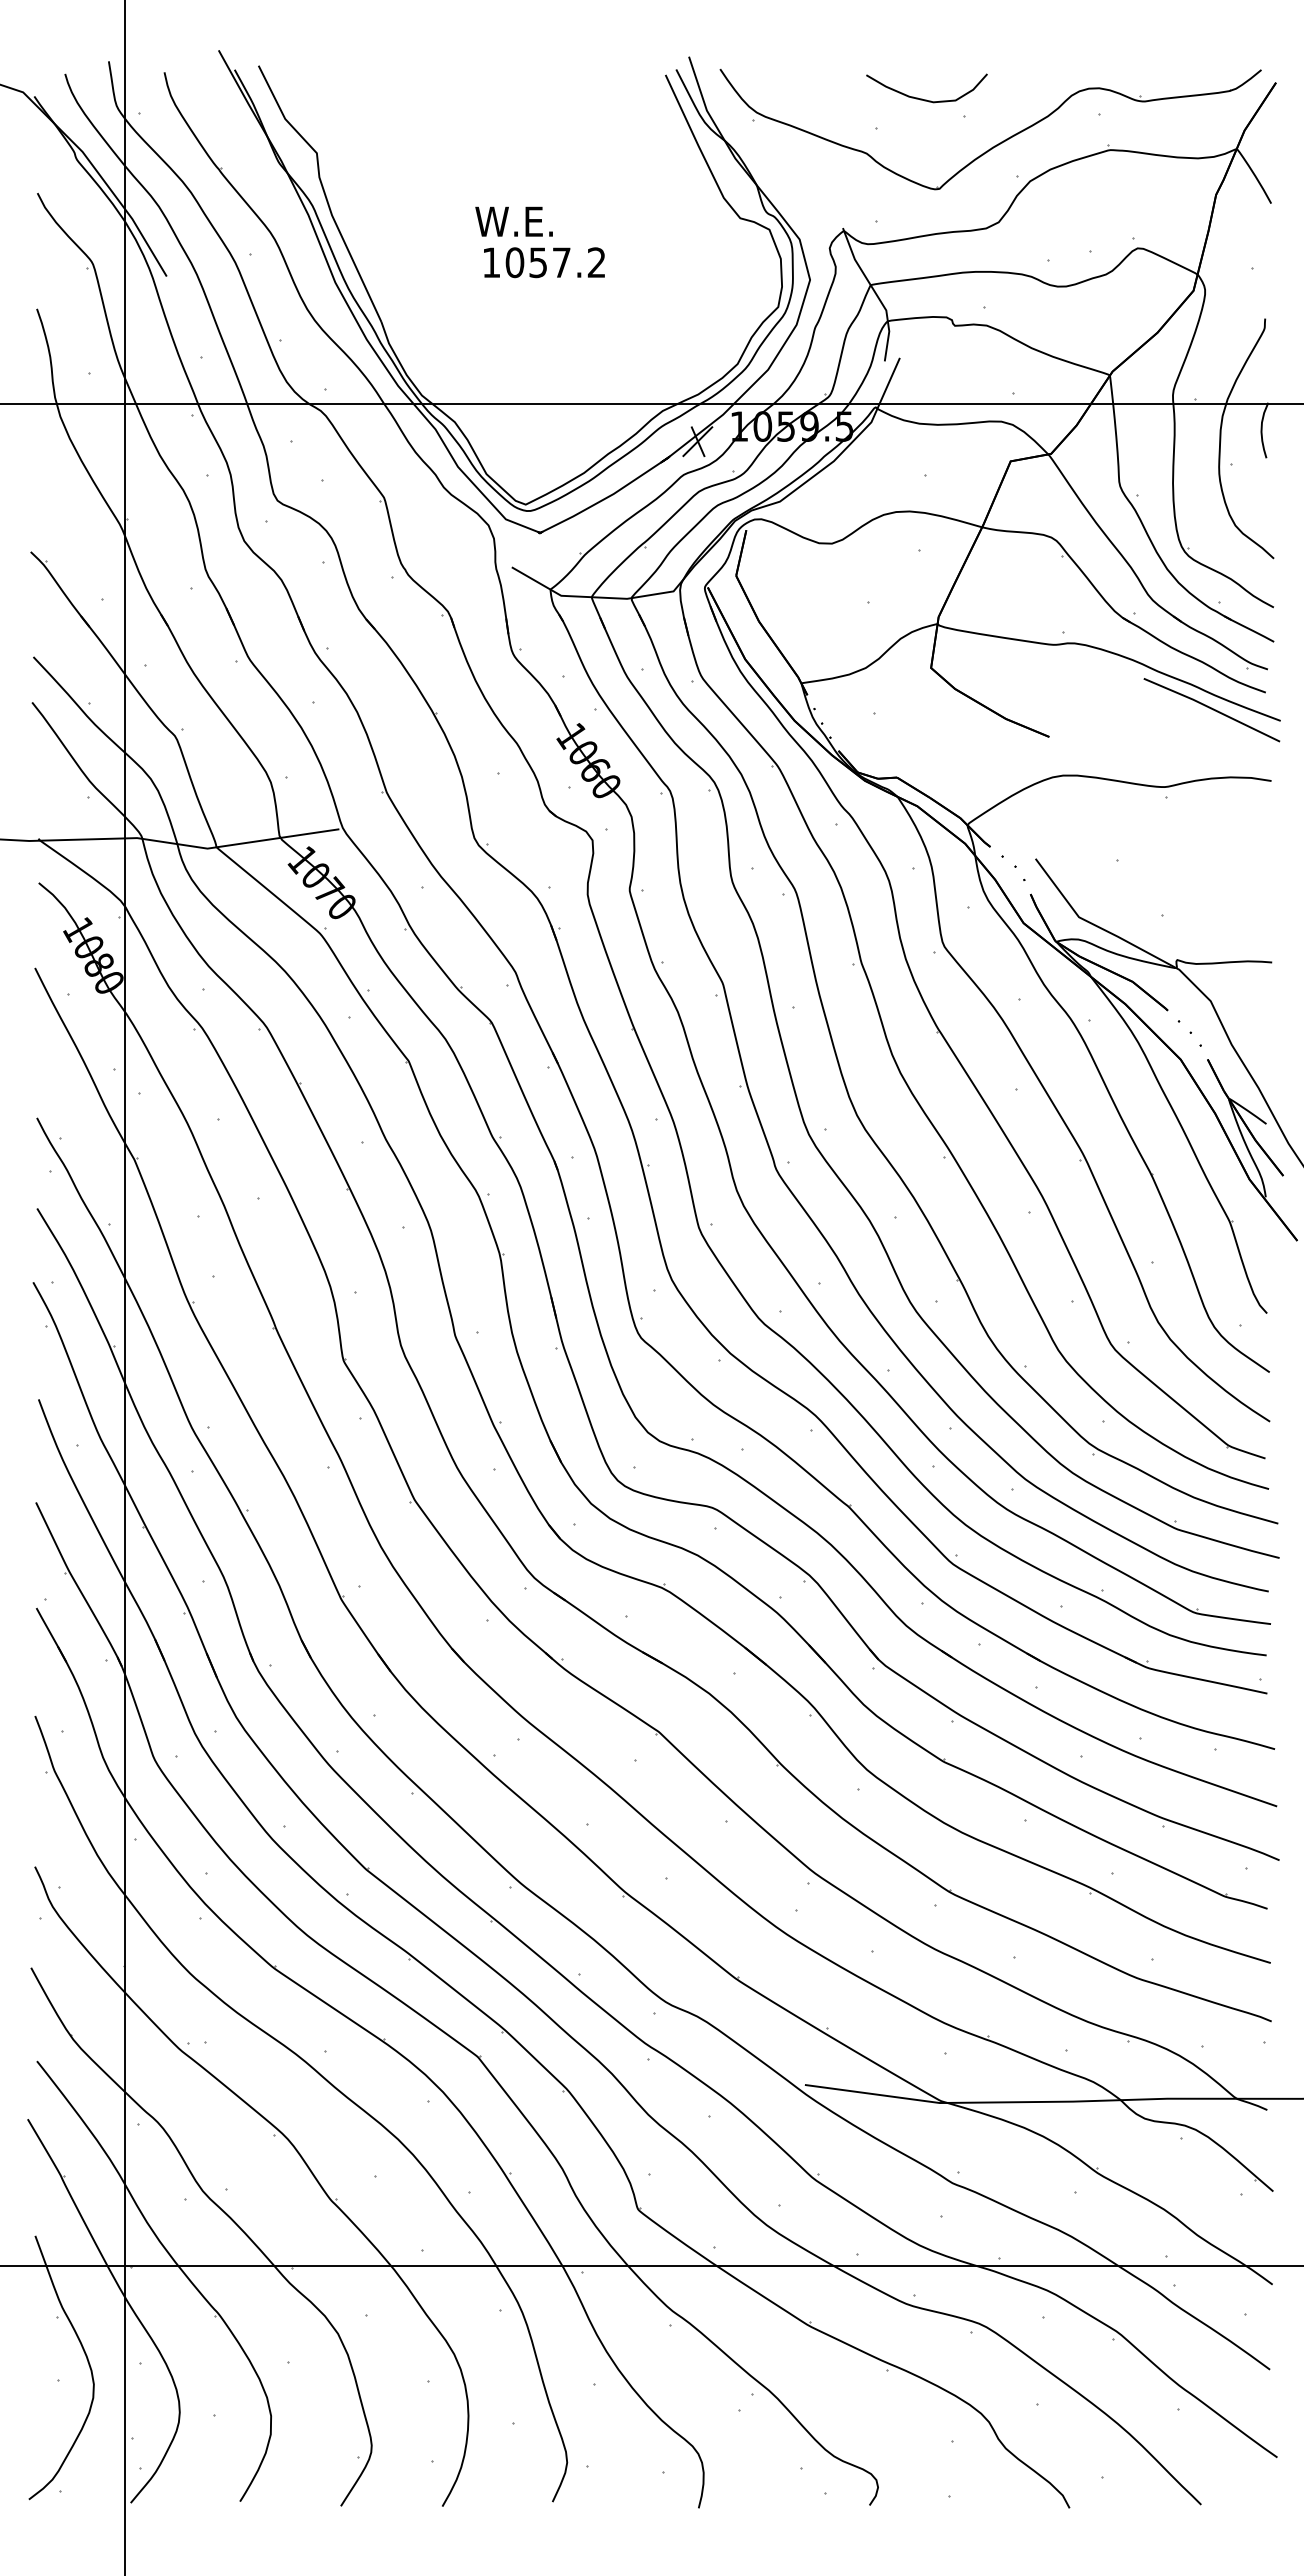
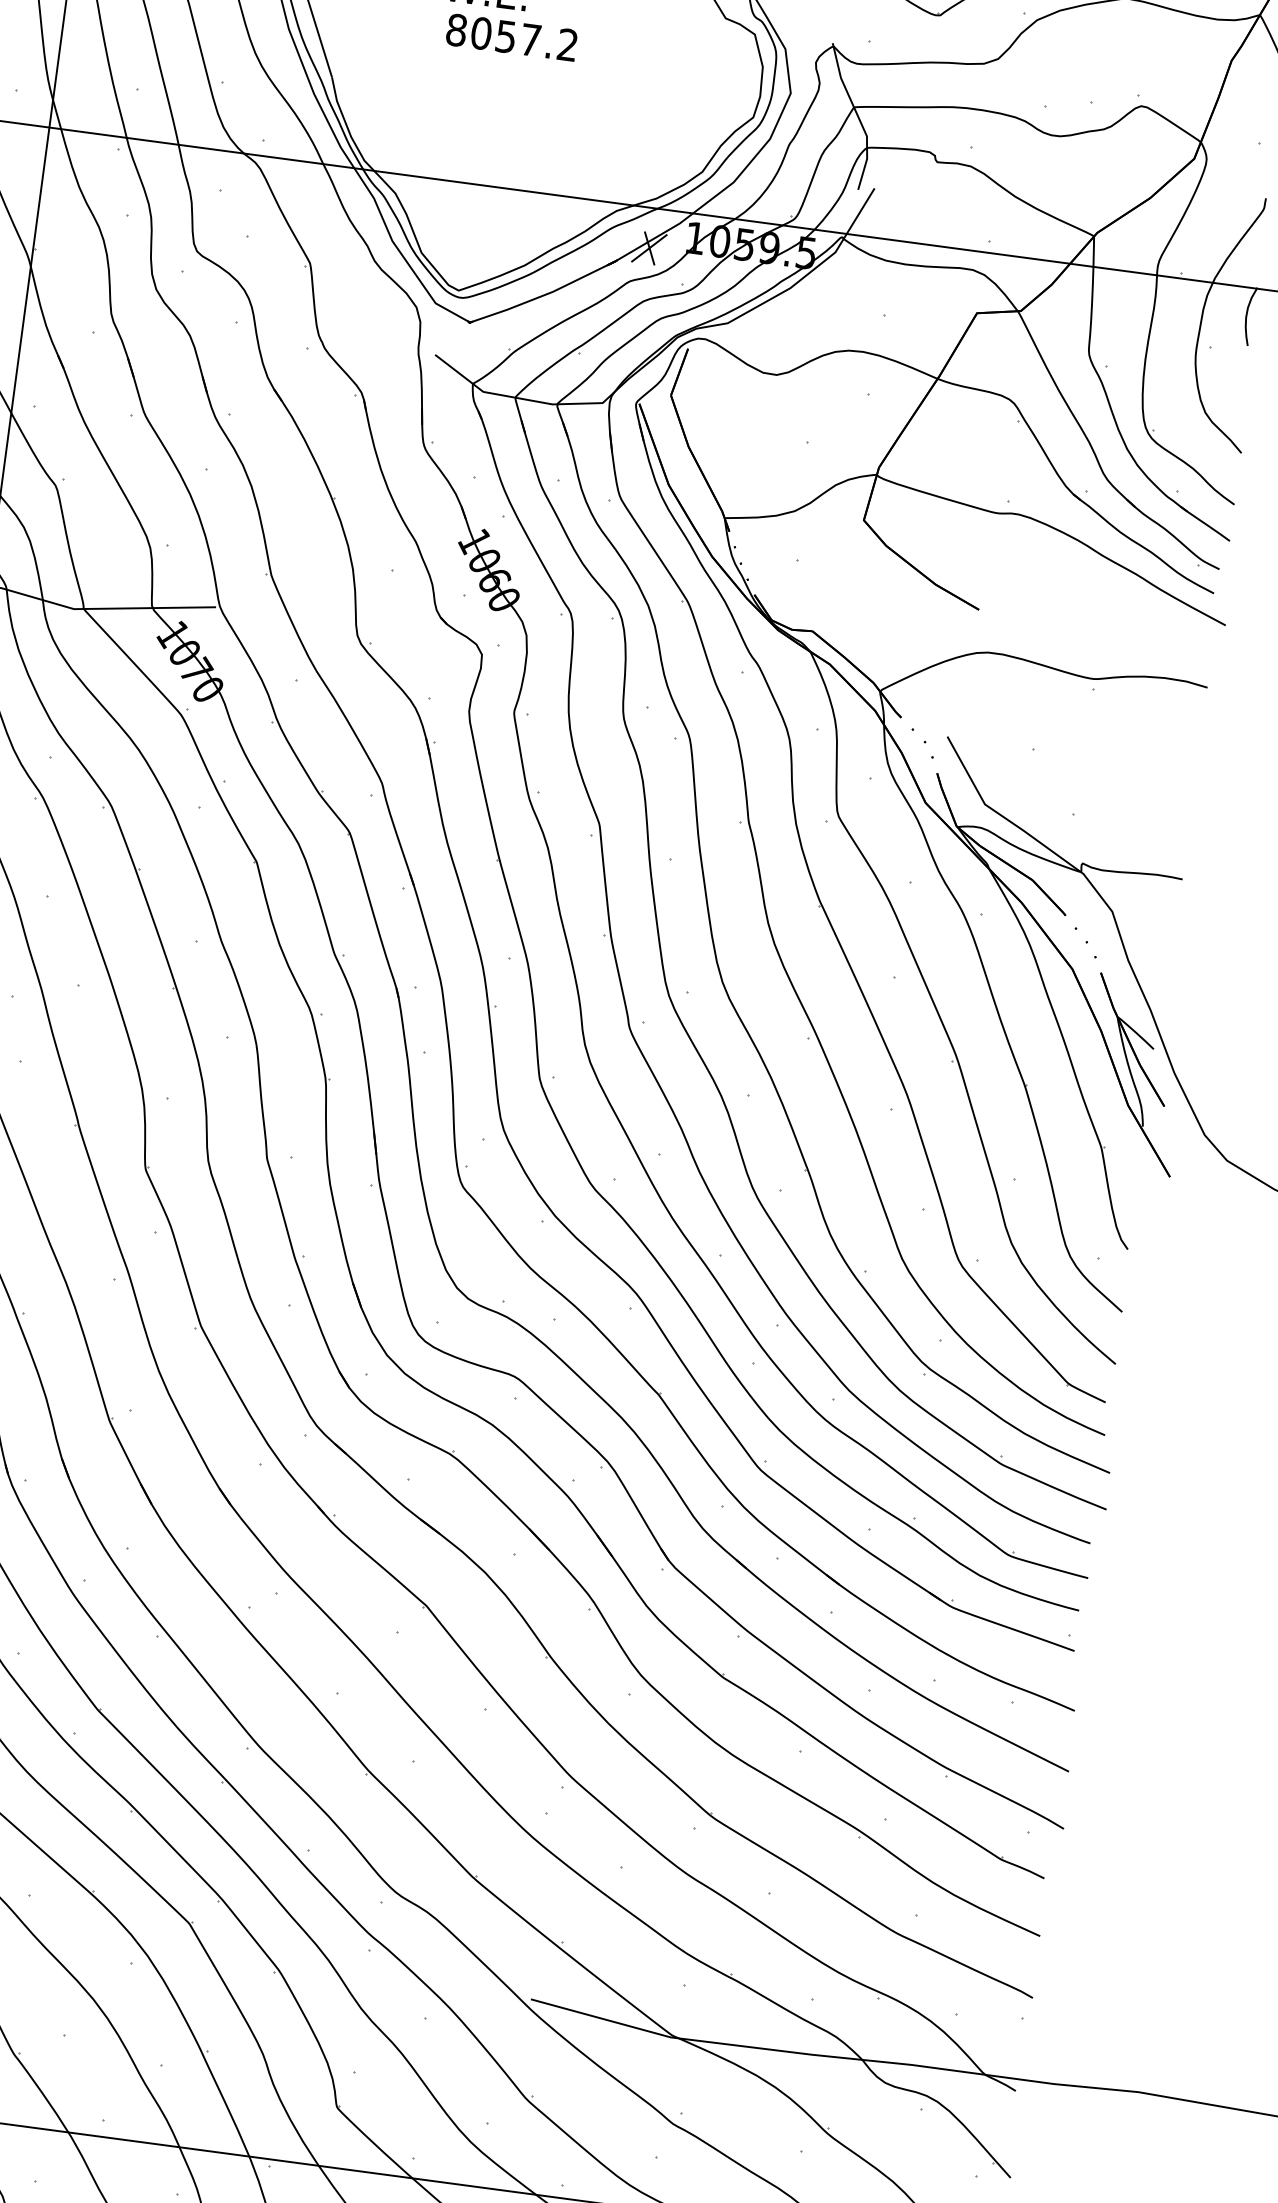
text: (491, 262) -> (456, 30), 1057.2 -> 8057.2
line: (1211, 709) -> (1154, 603), removed

